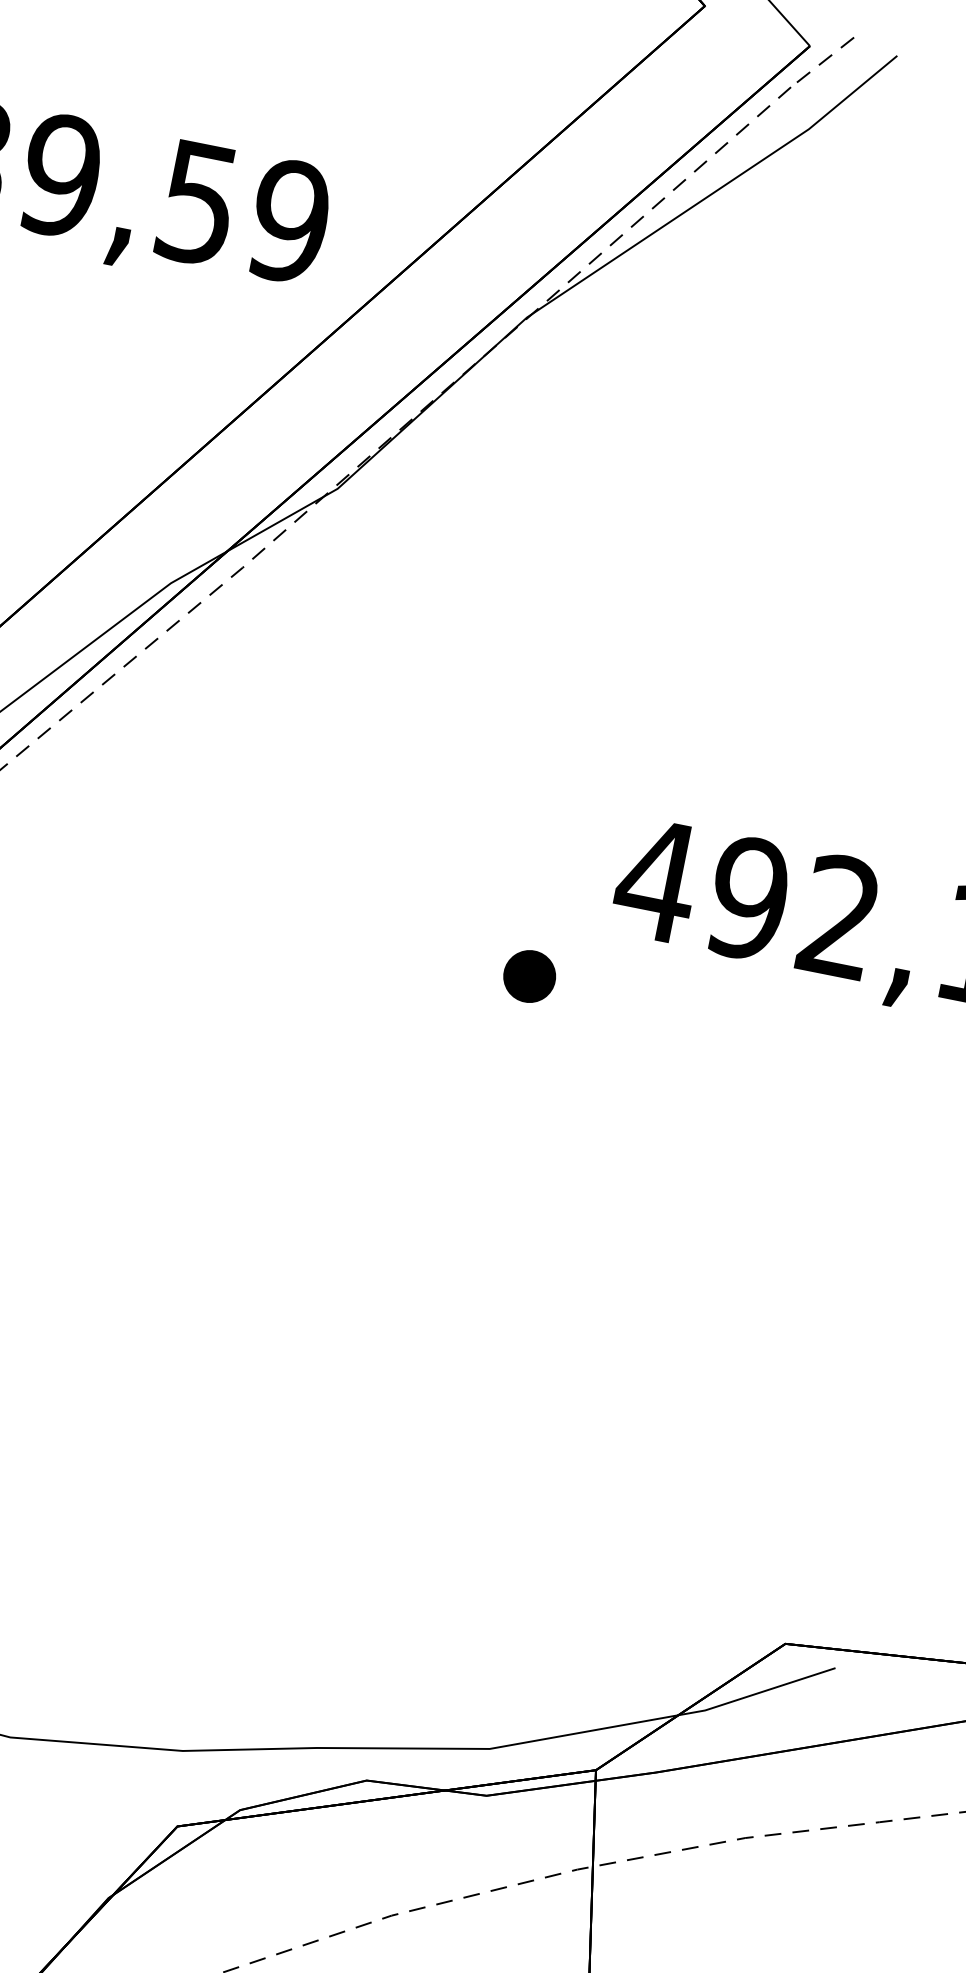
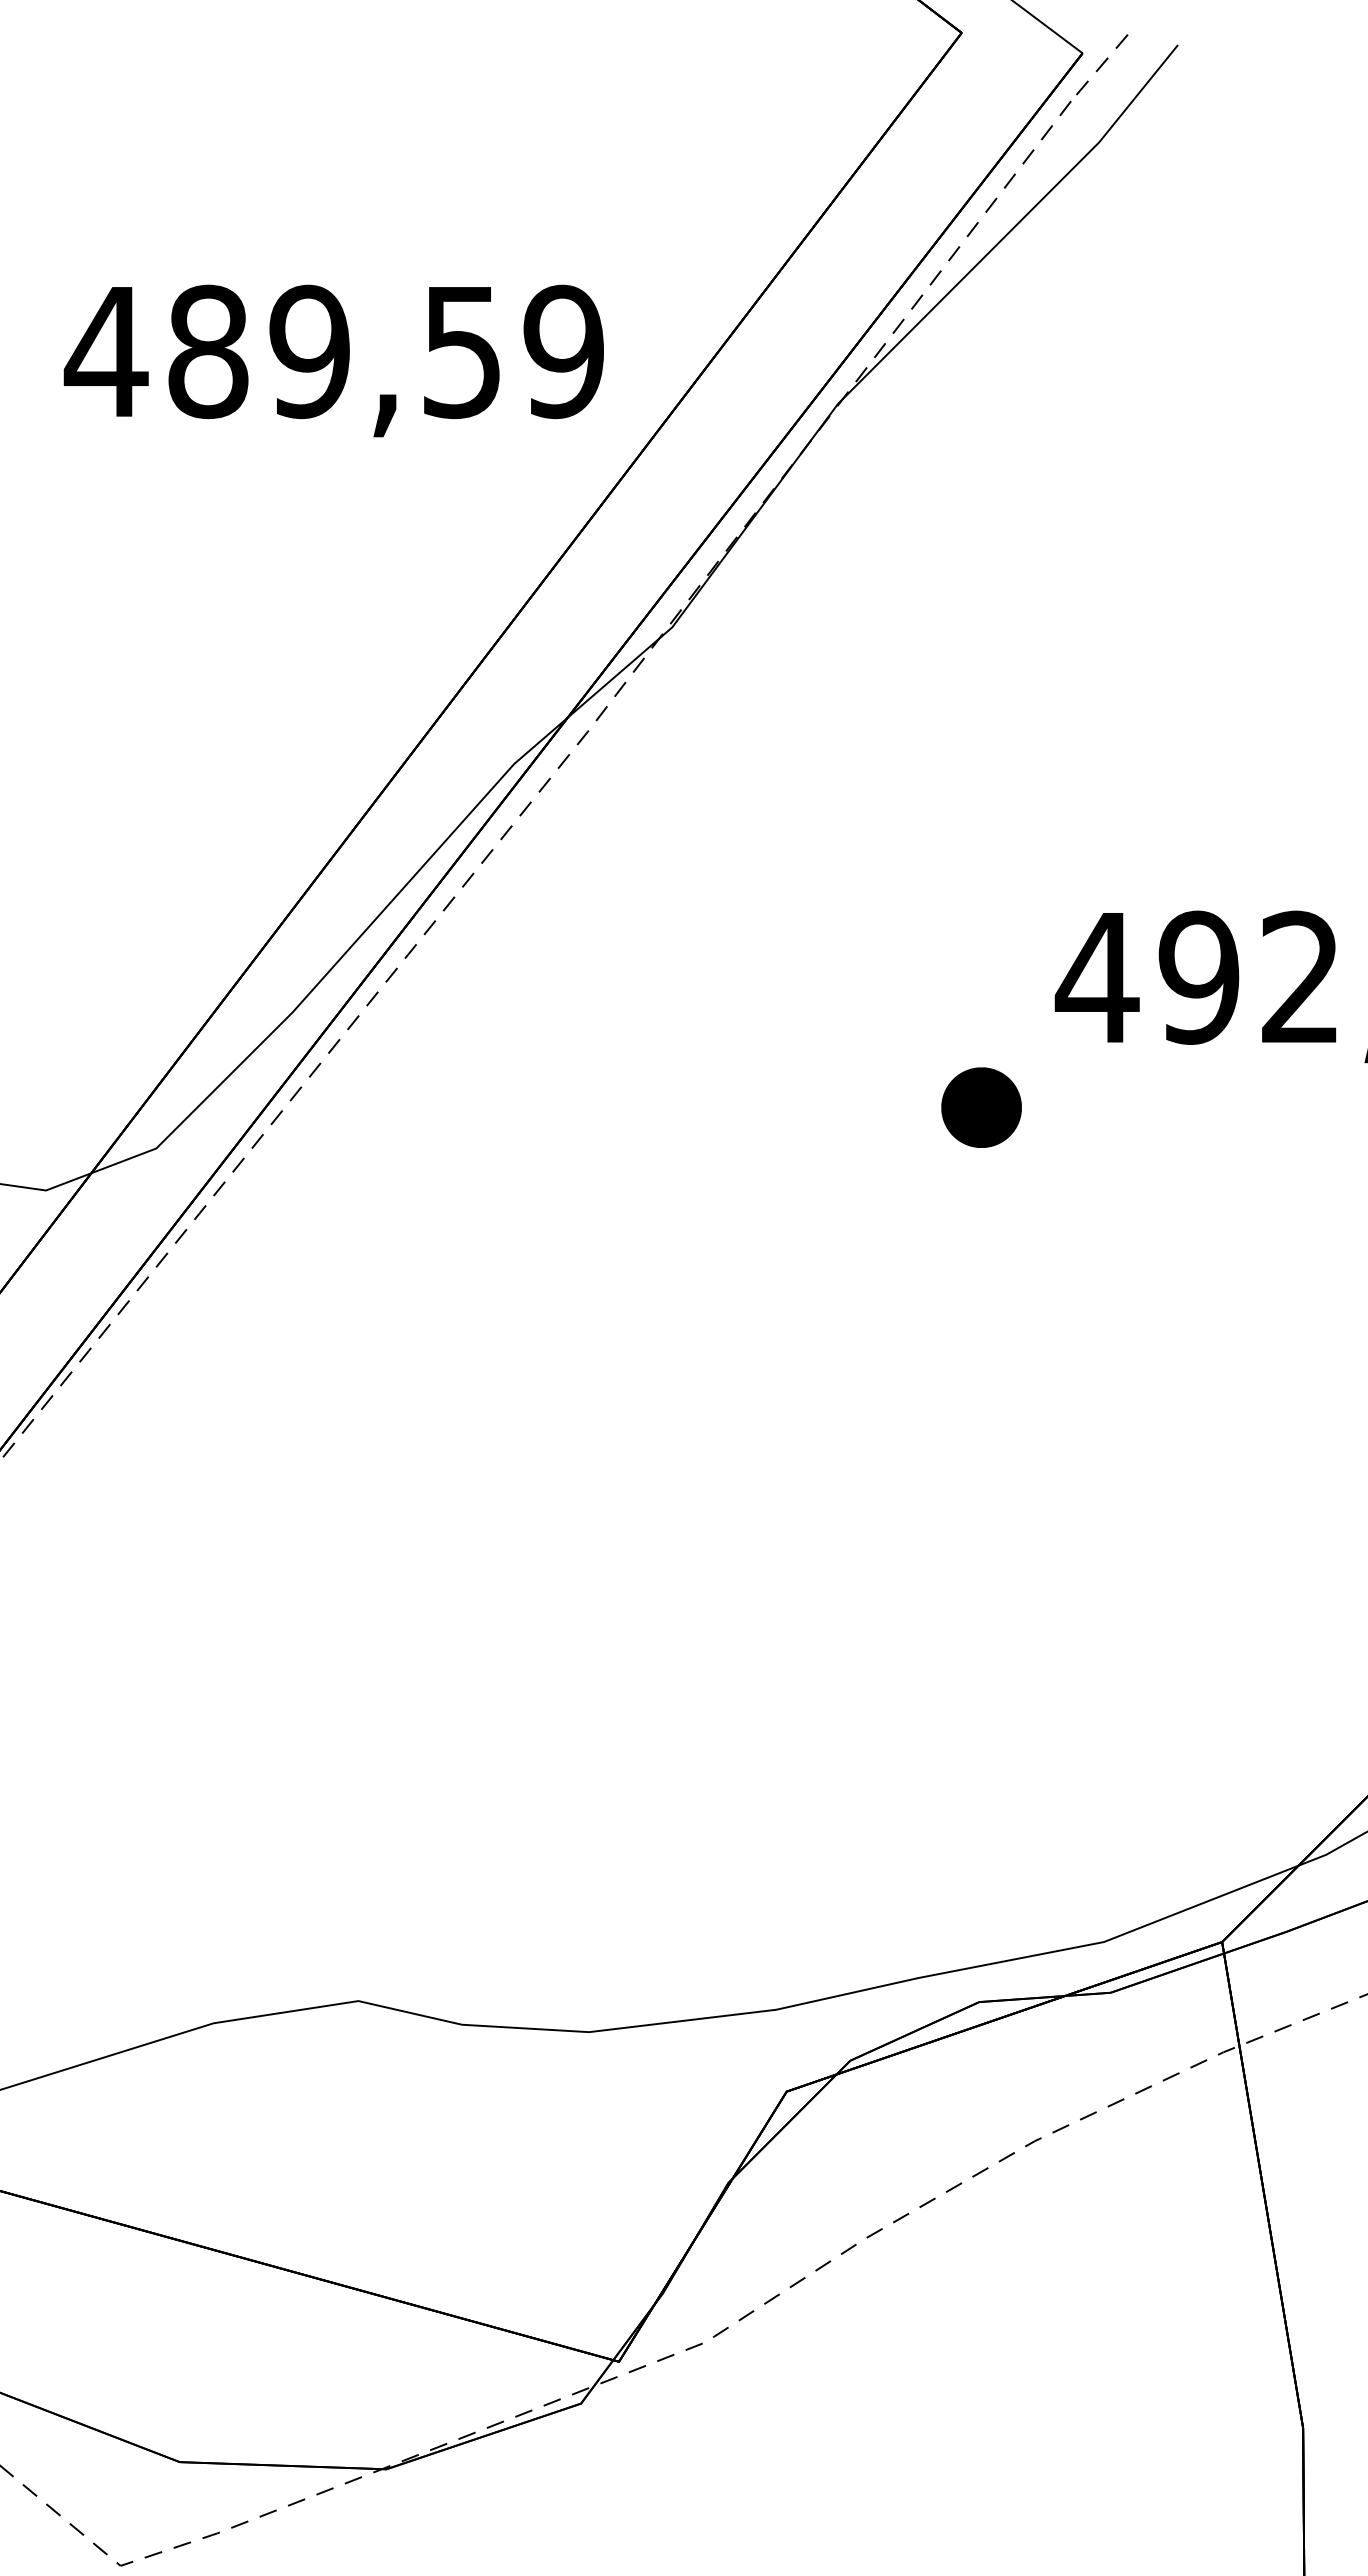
part: (529, 976) -> (981, 1107), size x1.4

